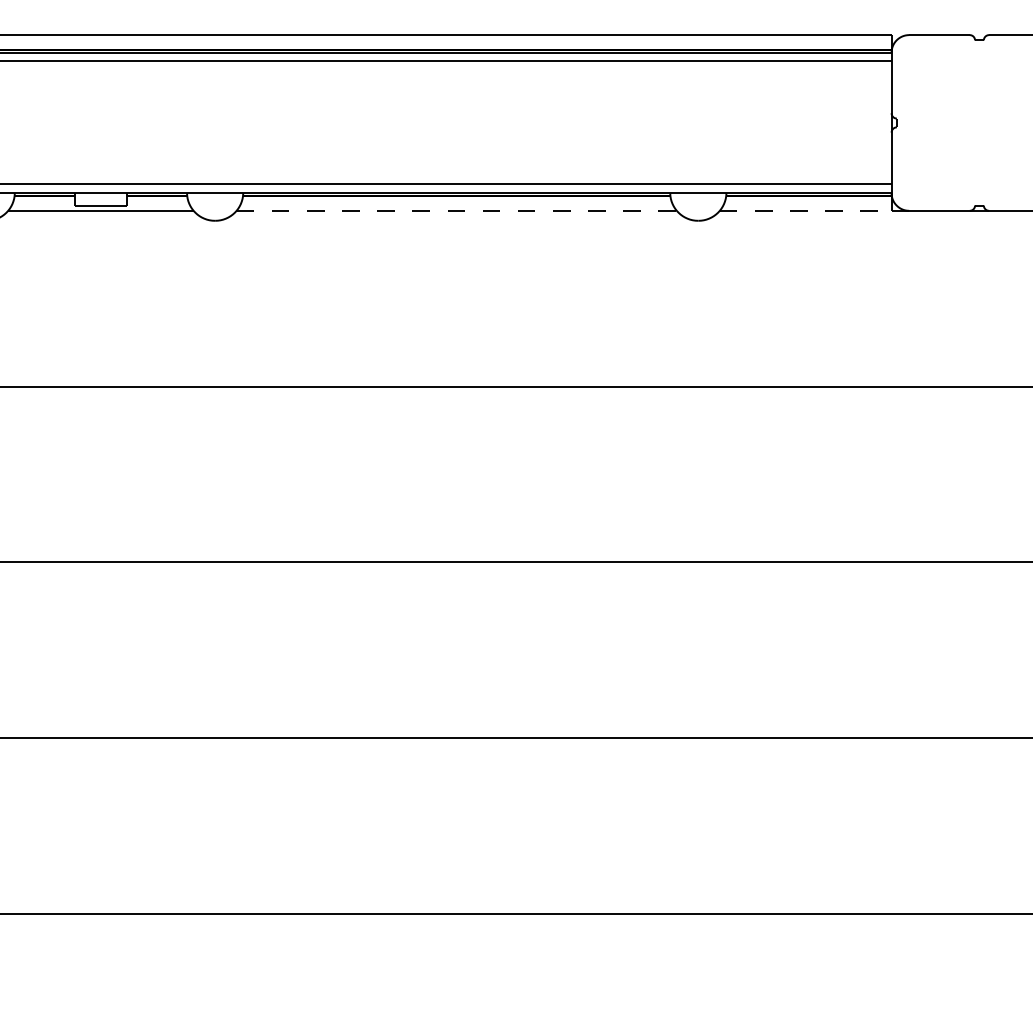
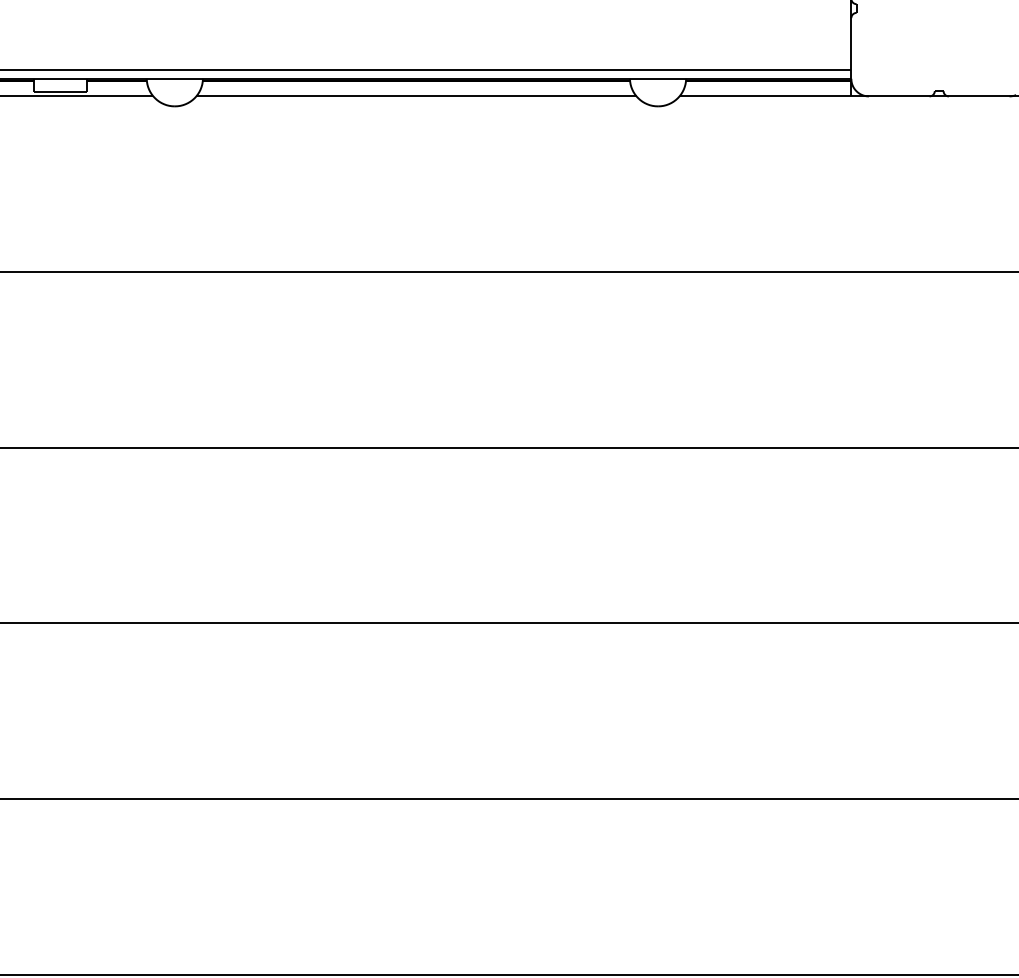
line: (457, 210) -> (417, 96), dashed -> solid
line: (805, 210) -> (765, 96), dashed -> solid

